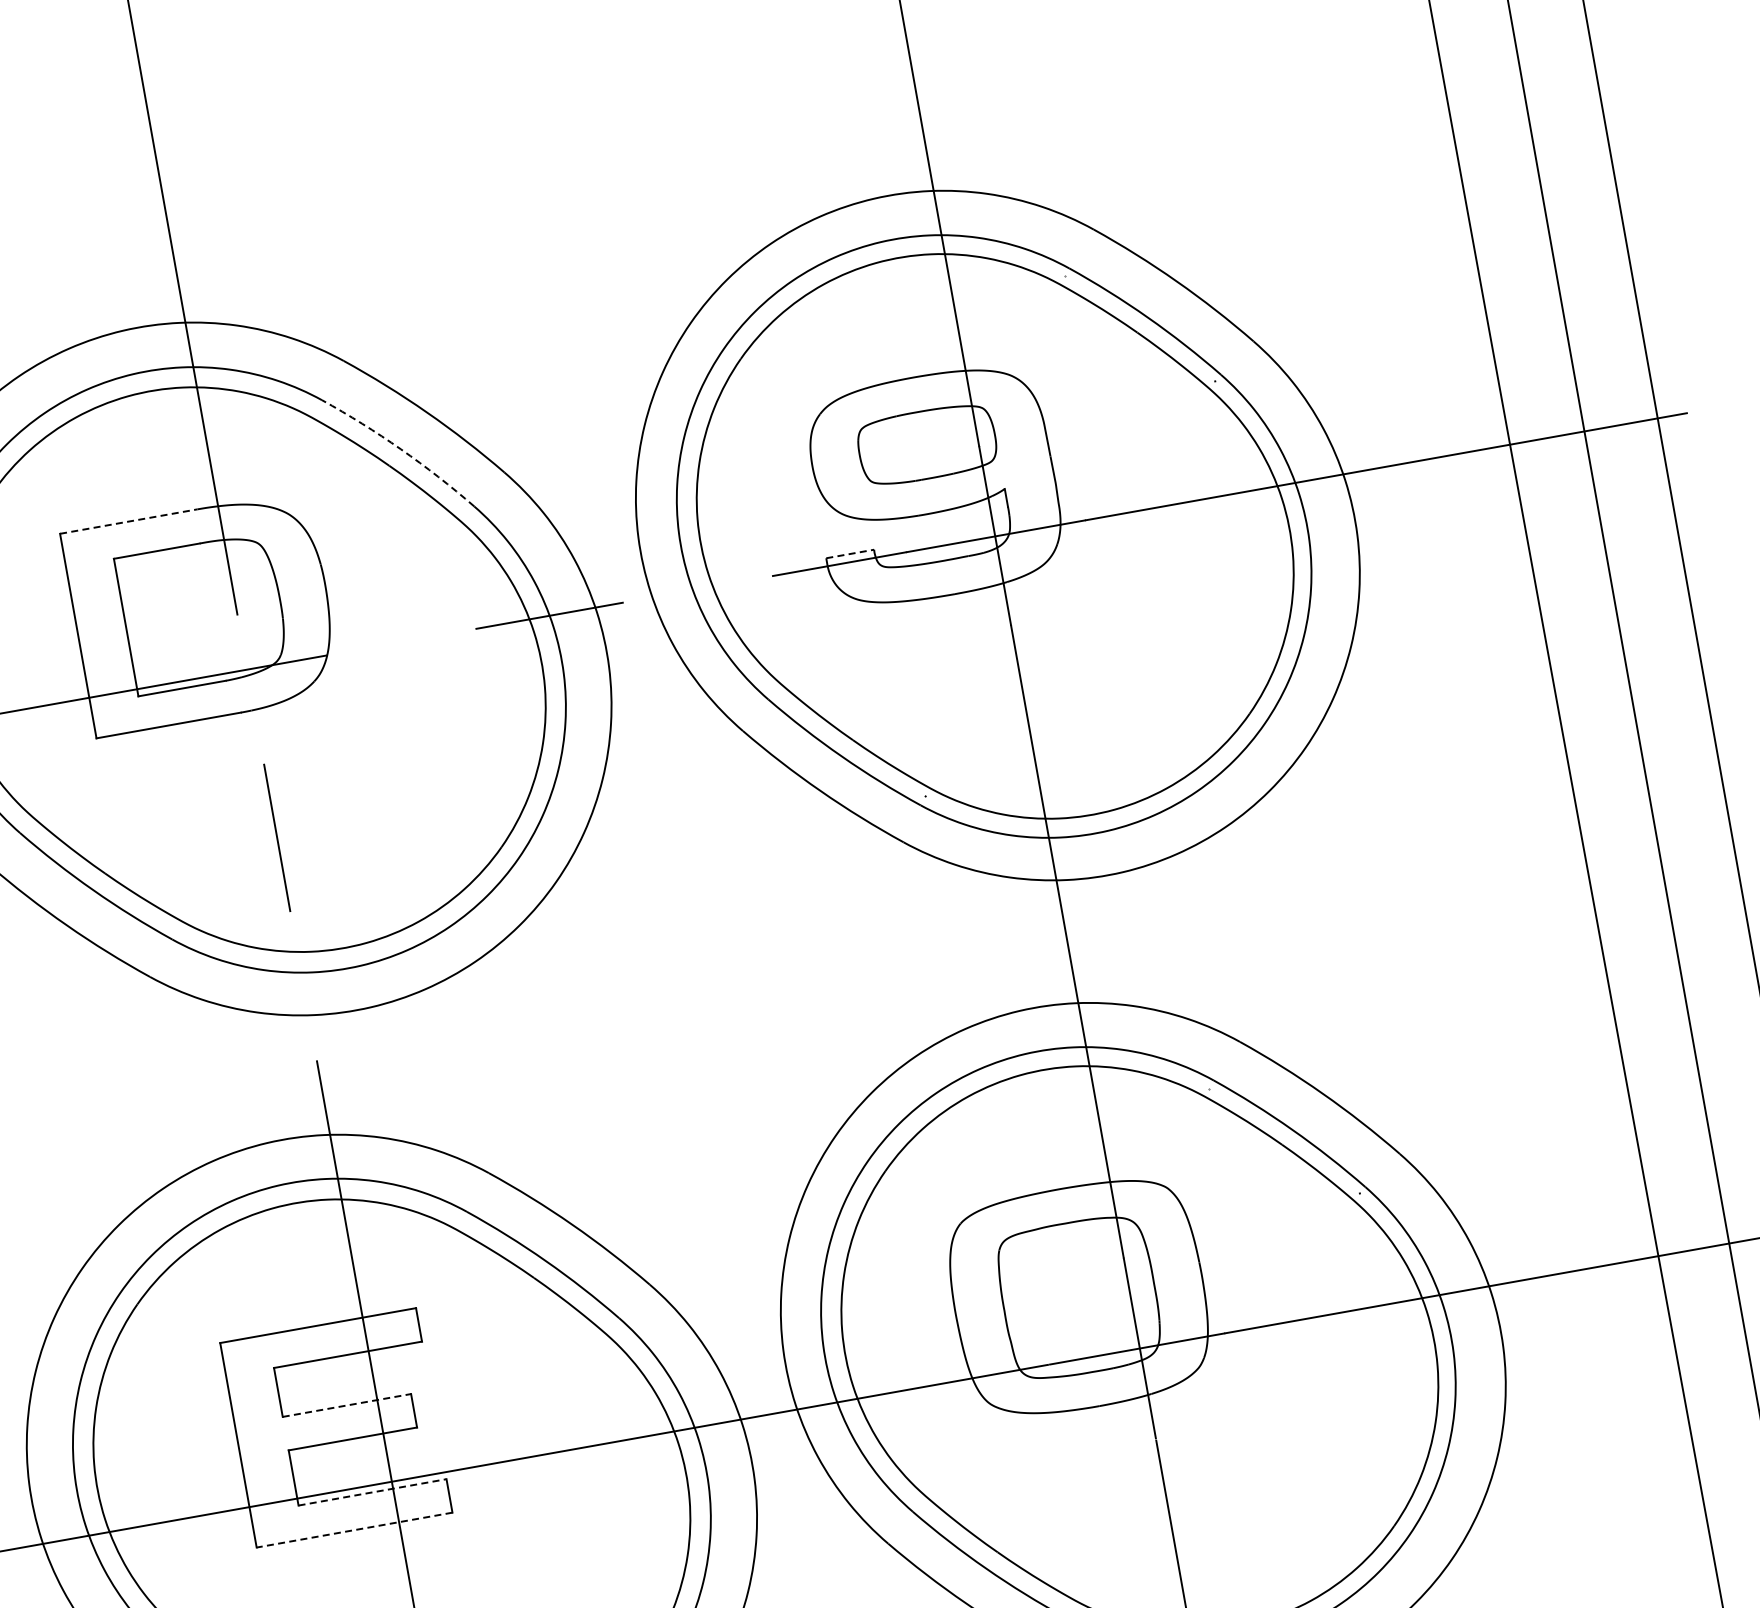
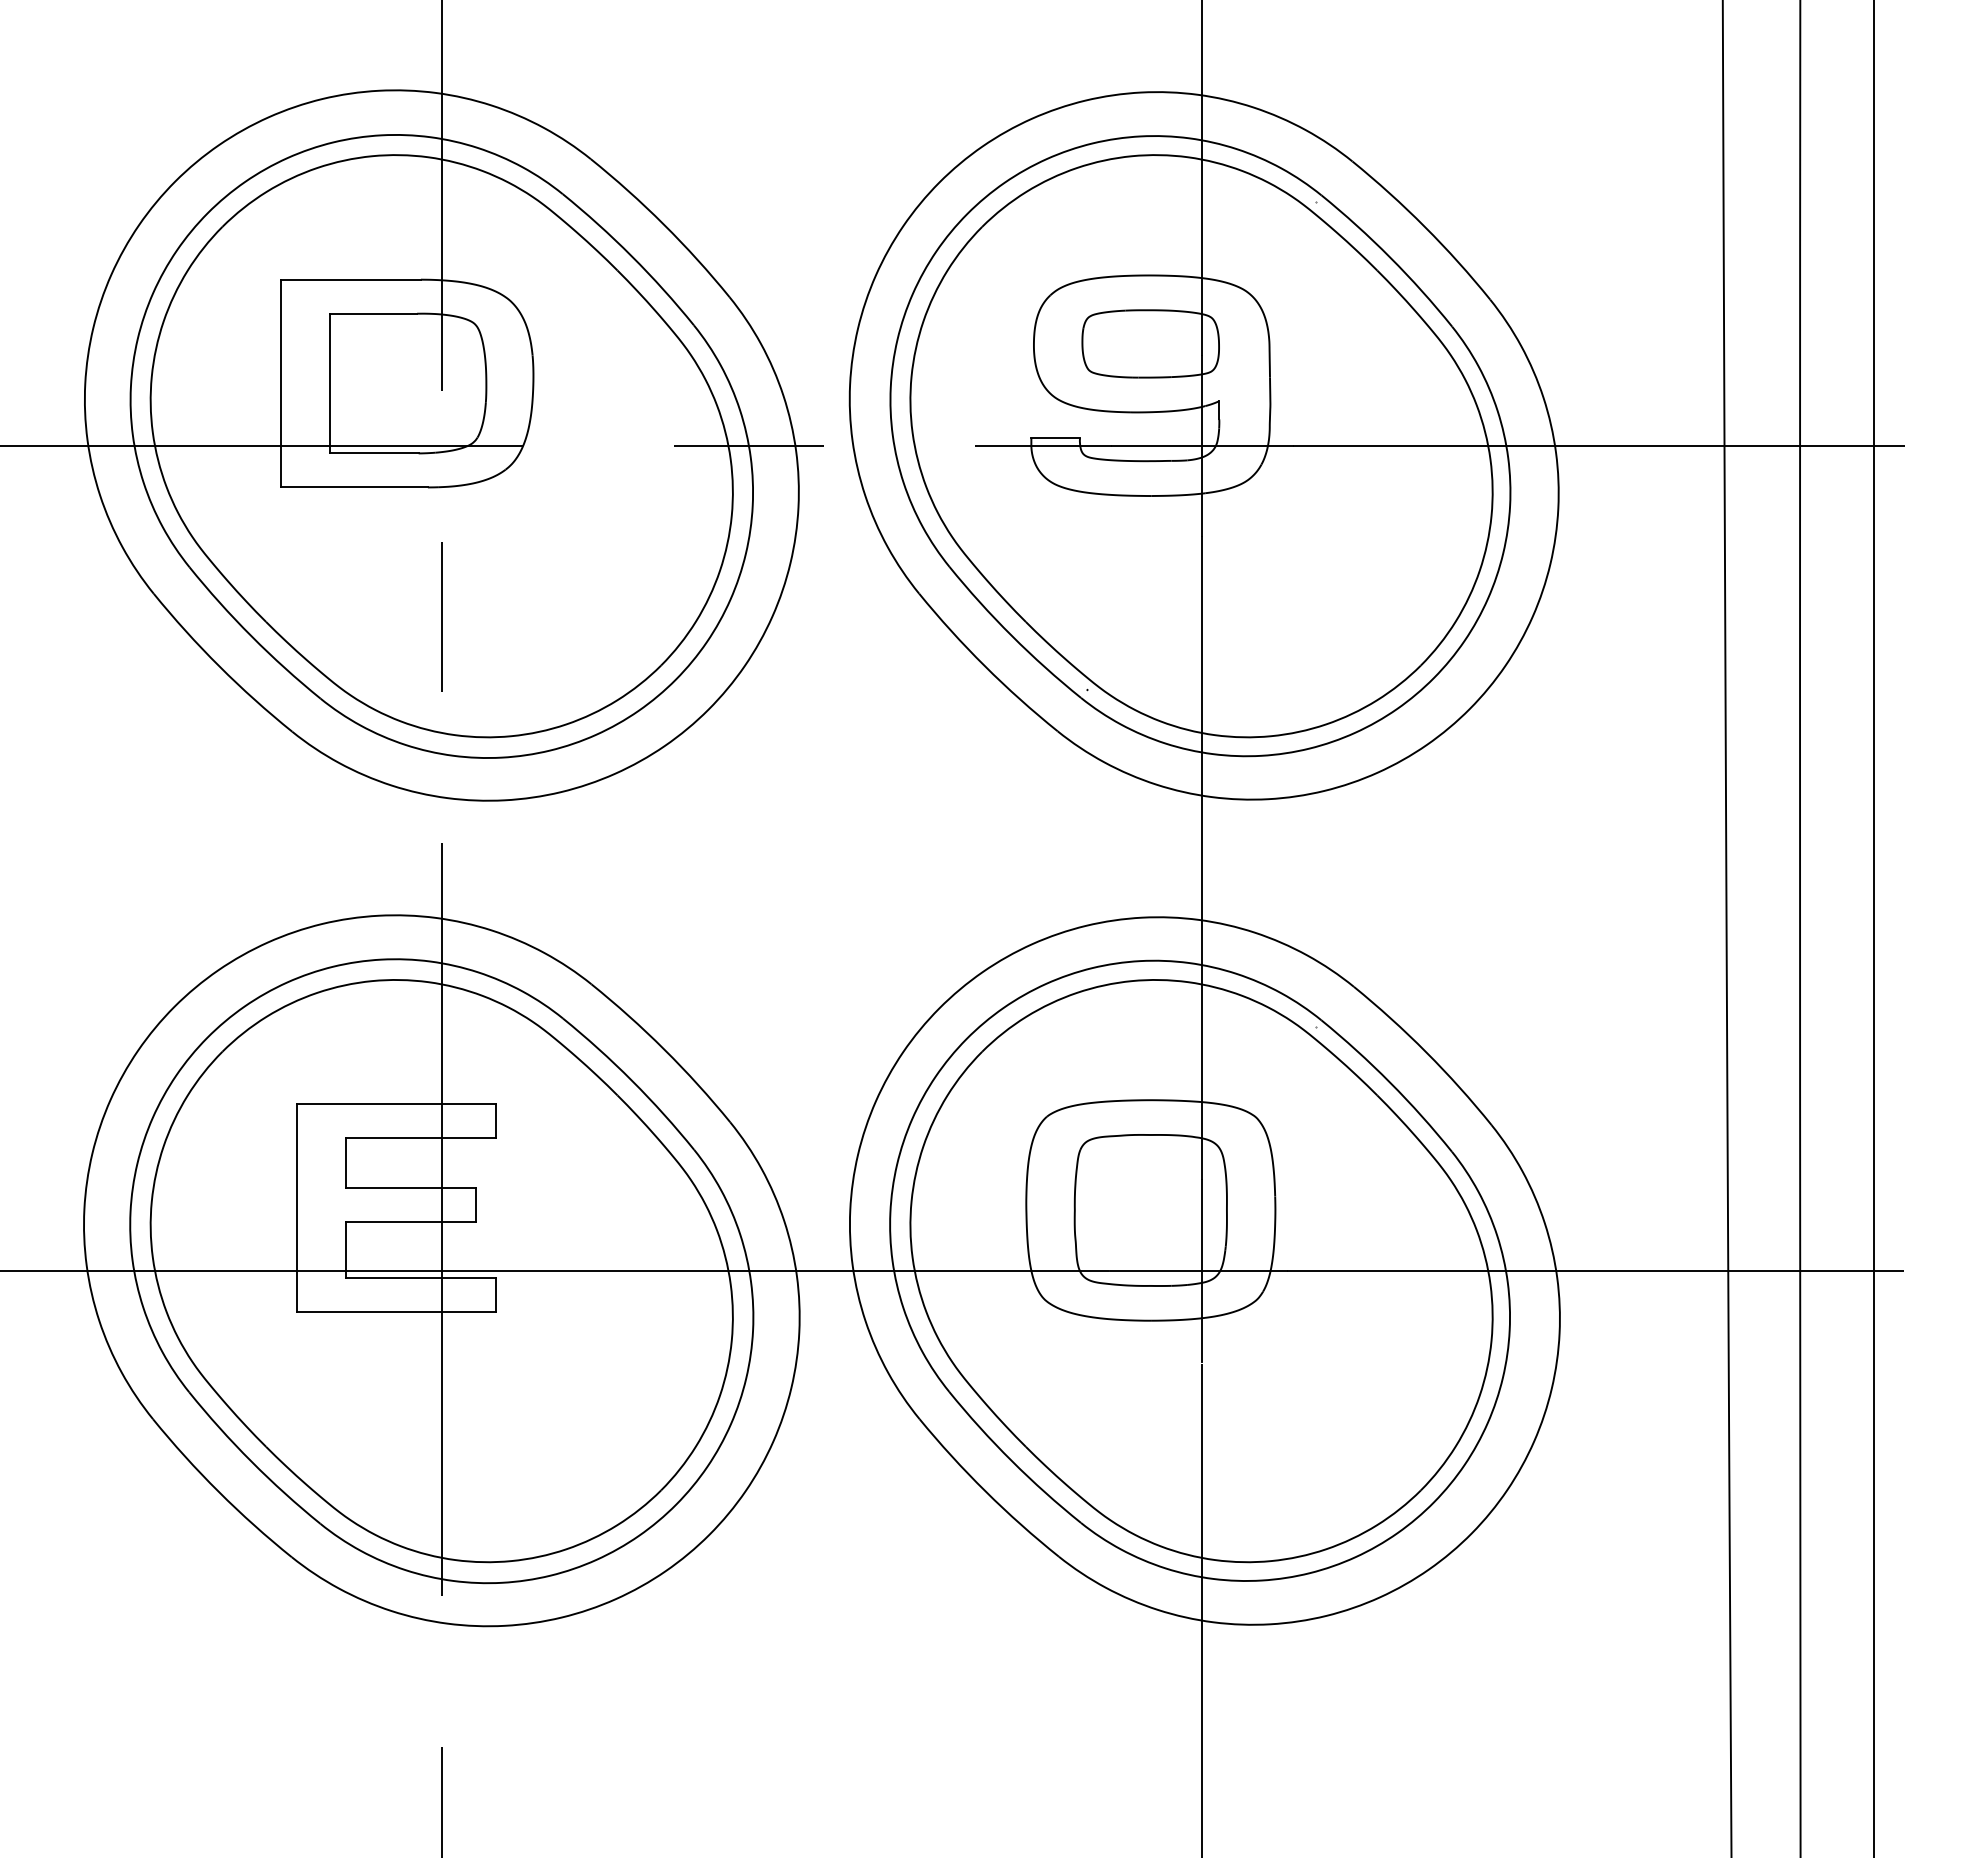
arc: (400, 449) -> (631, 256), dashed -> solid
line: (129, 521) -> (351, 279), dashed -> solid
line: (851, 554) -> (1056, 438), dashed -> solid
line: (347, 1405) -> (411, 1188), dashed -> solid
line: (373, 1492) -> (421, 1278), dashed -> solid
line: (354, 1530) -> (396, 1312), dashed -> solid

